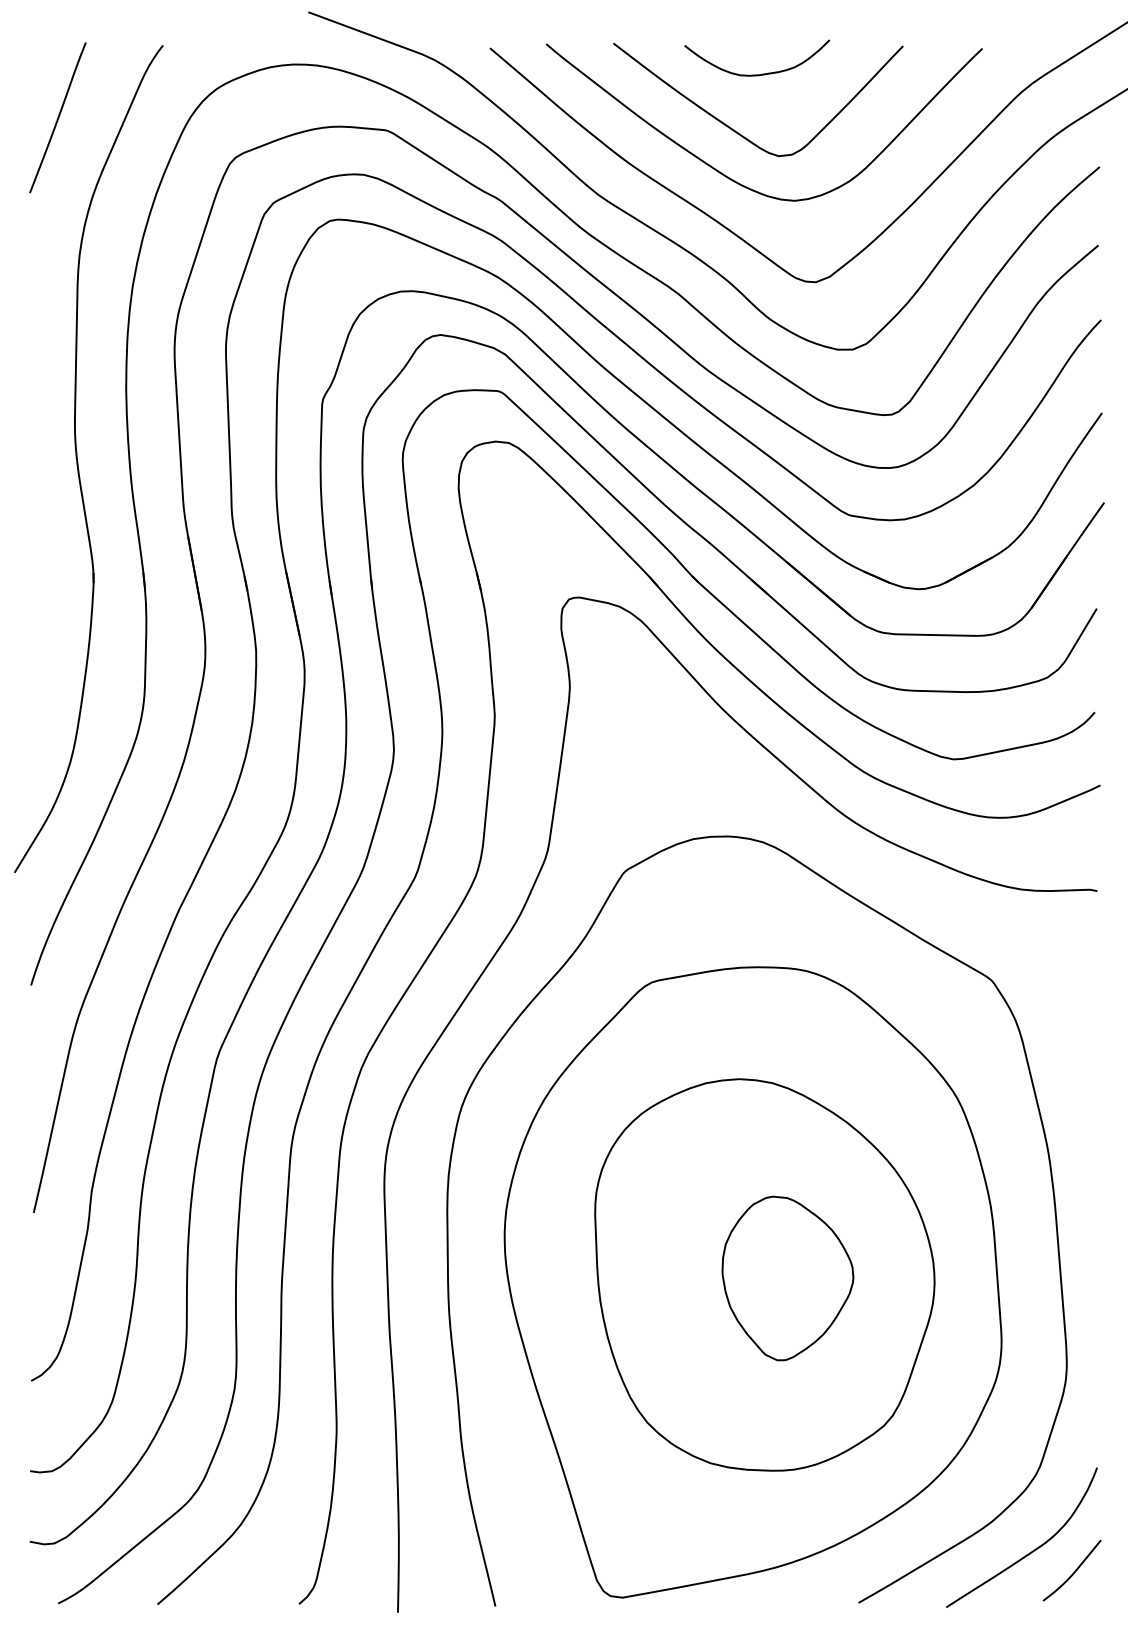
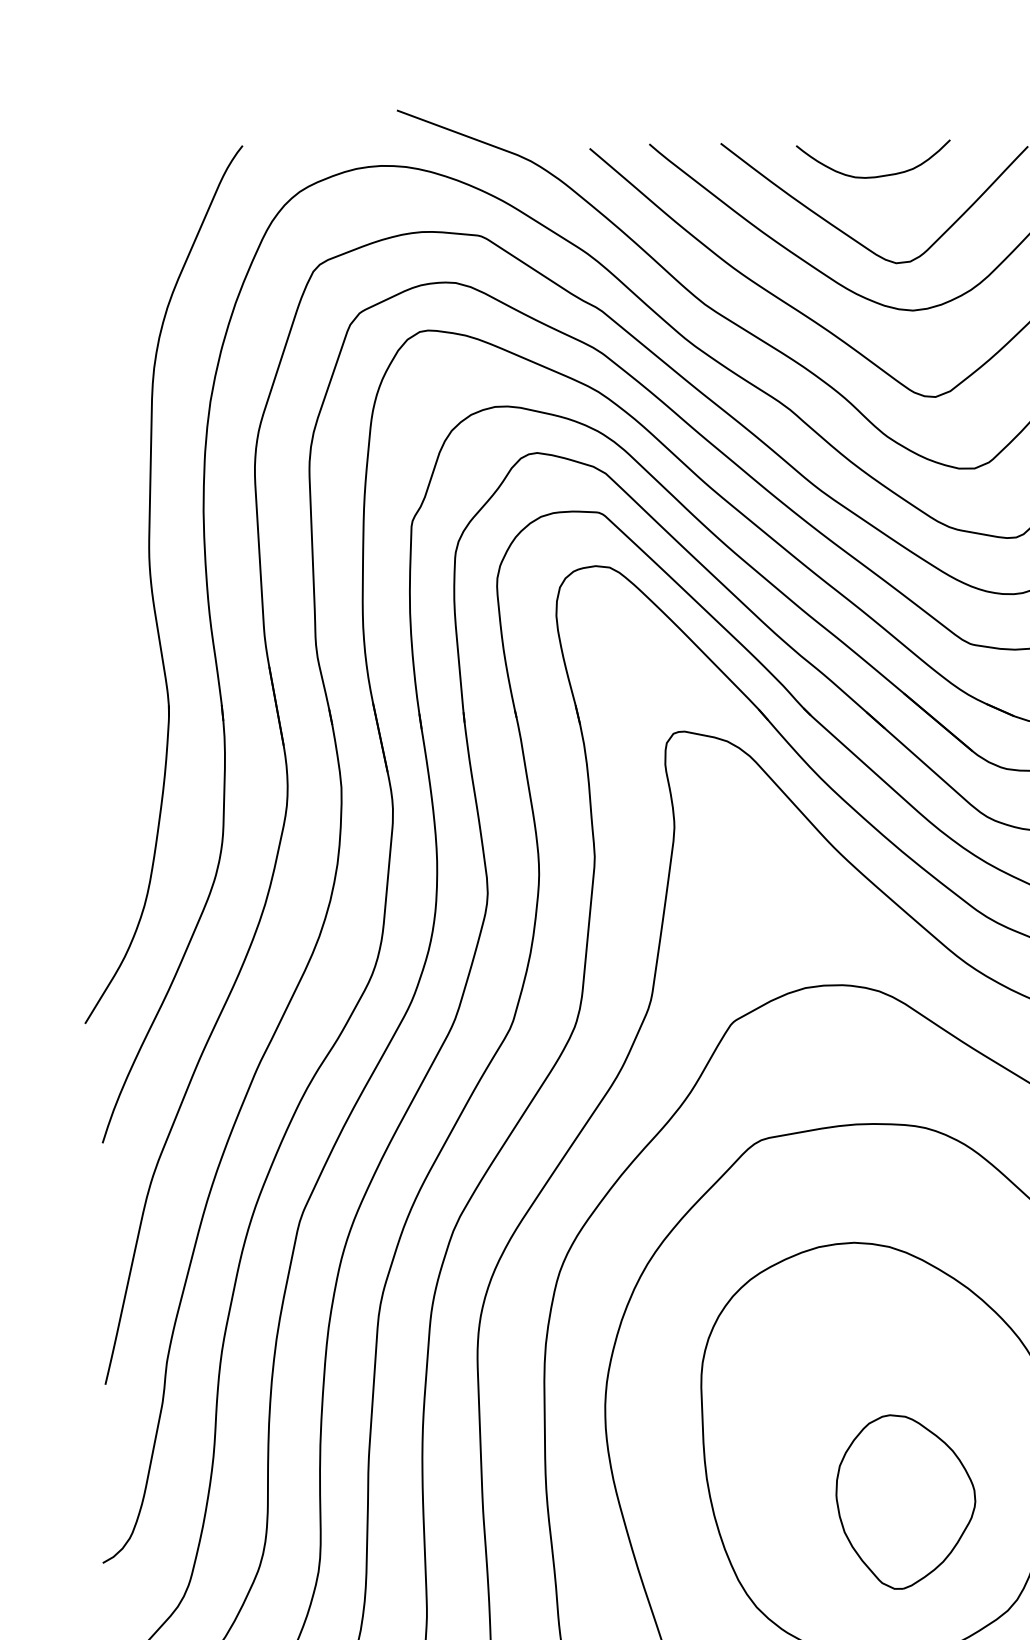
line: (57, 117) -> (130, 222), removed
part: (787, 1278) -> (905, 1502), moved

